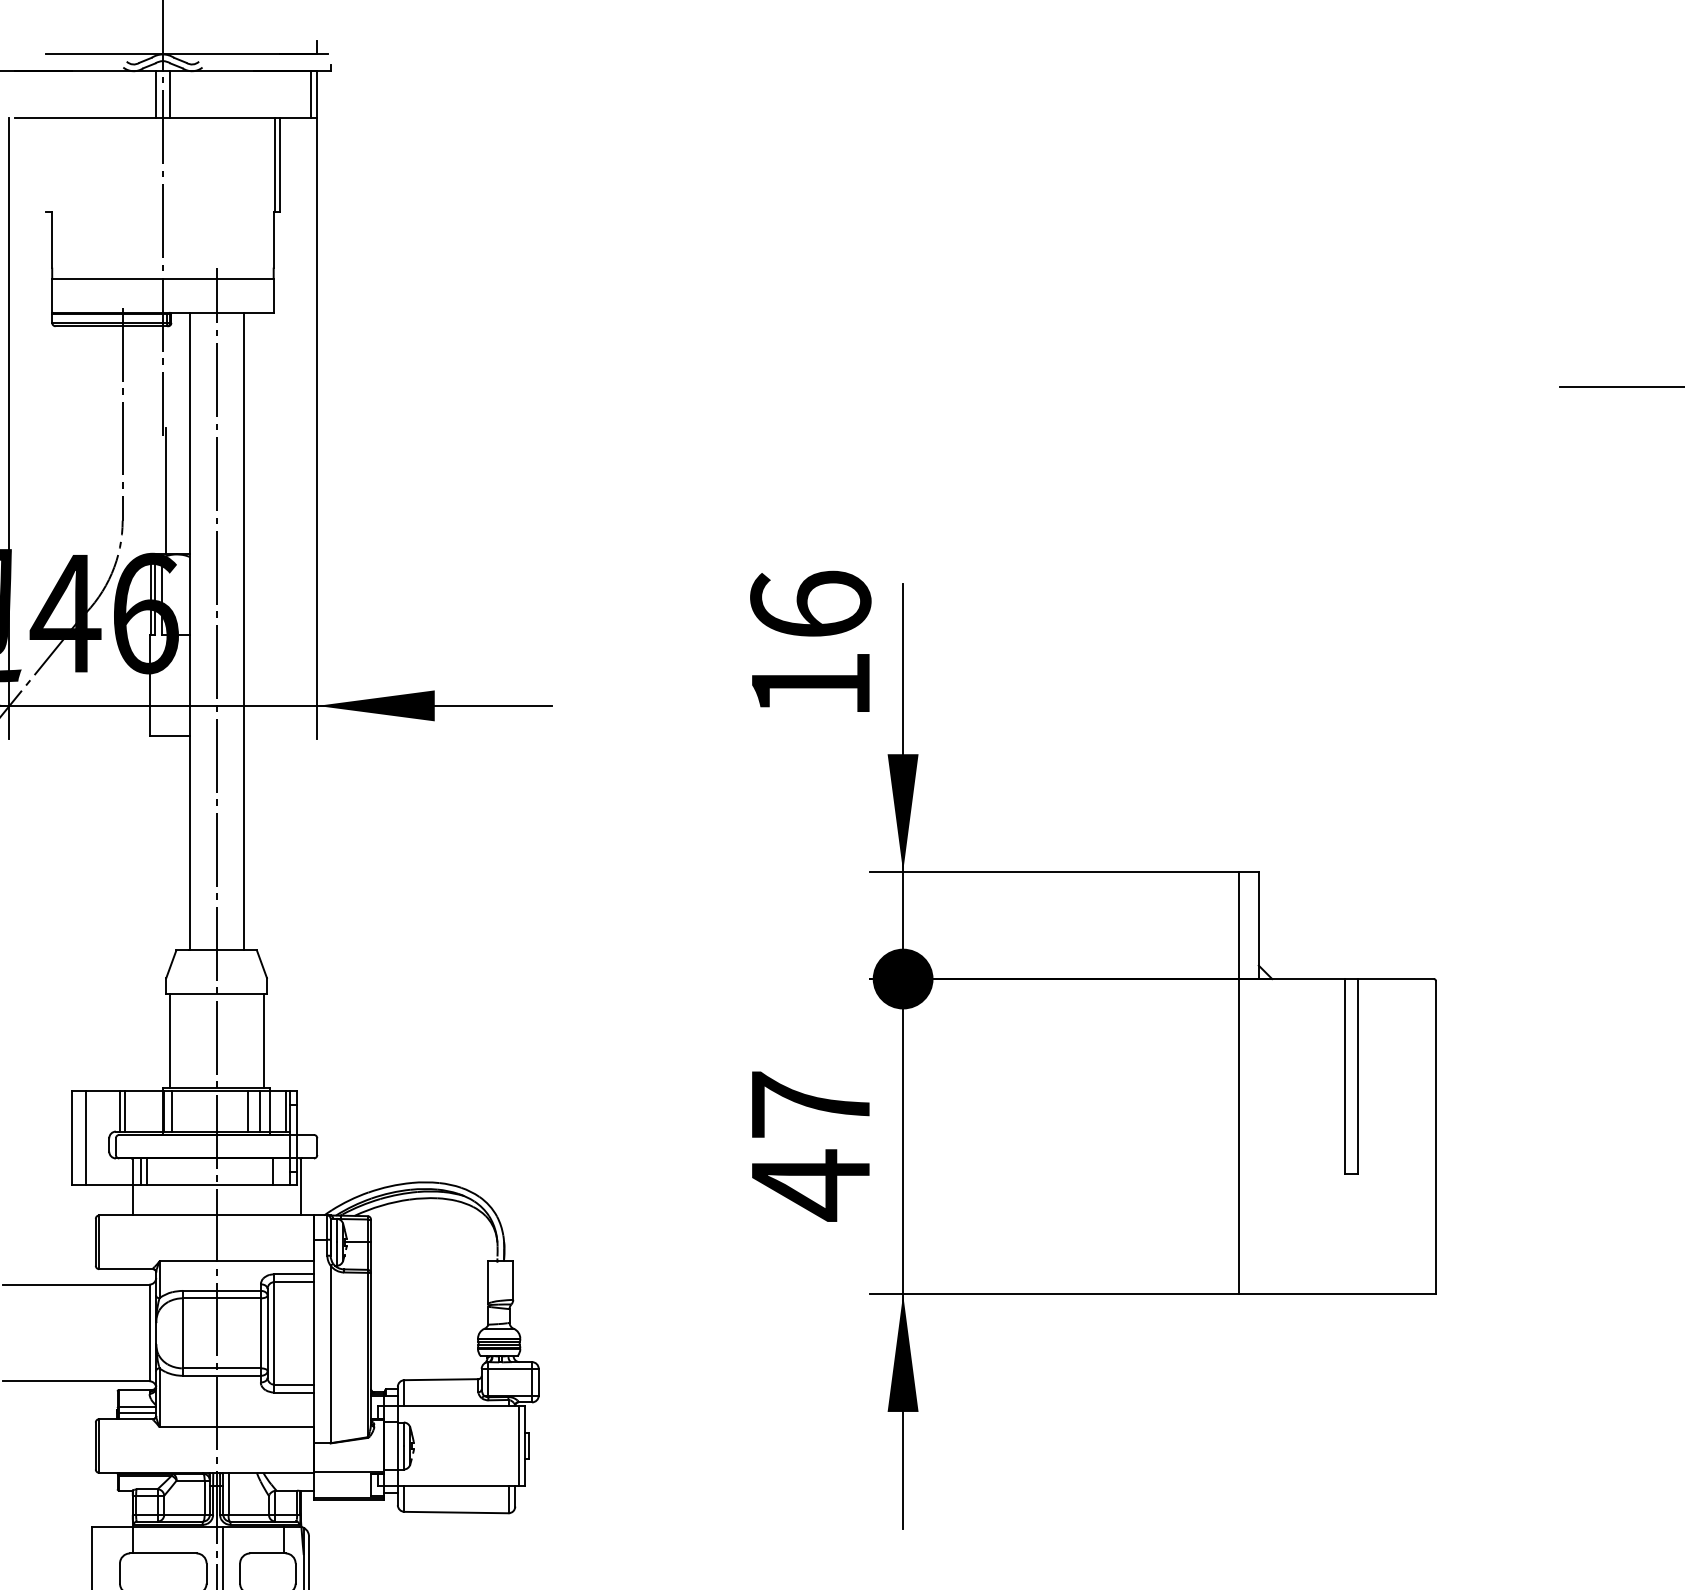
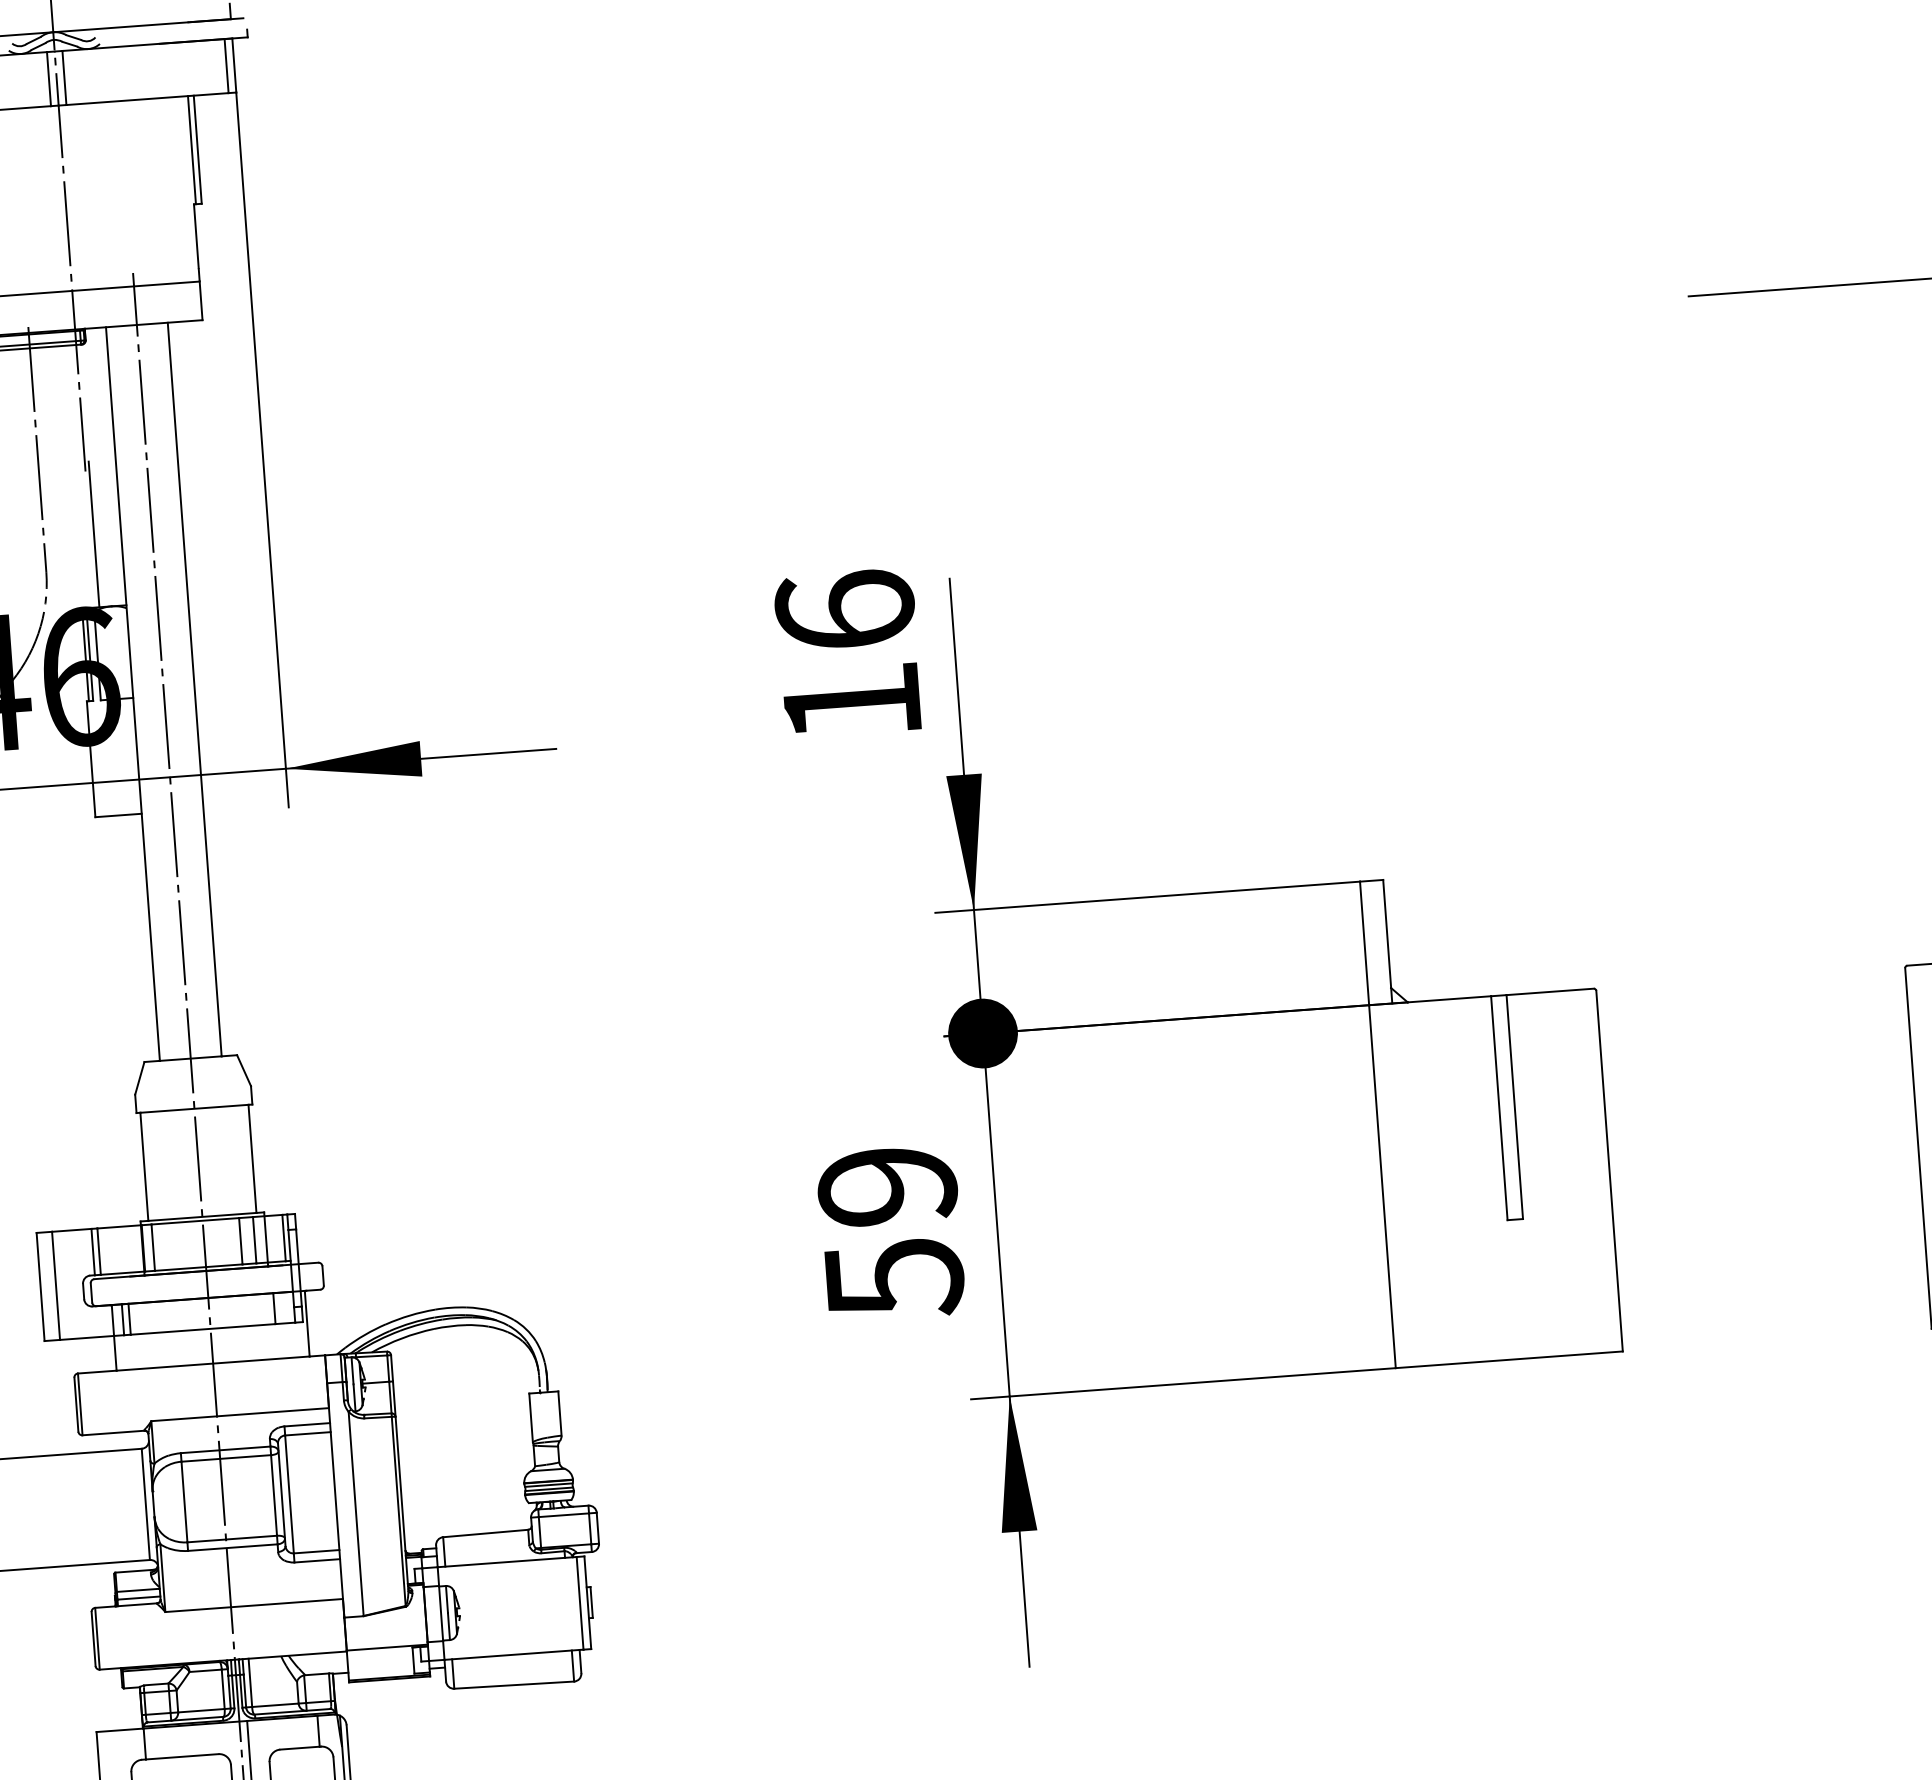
text: (810, 1146) -> (890, 1234), 47 -> 59

